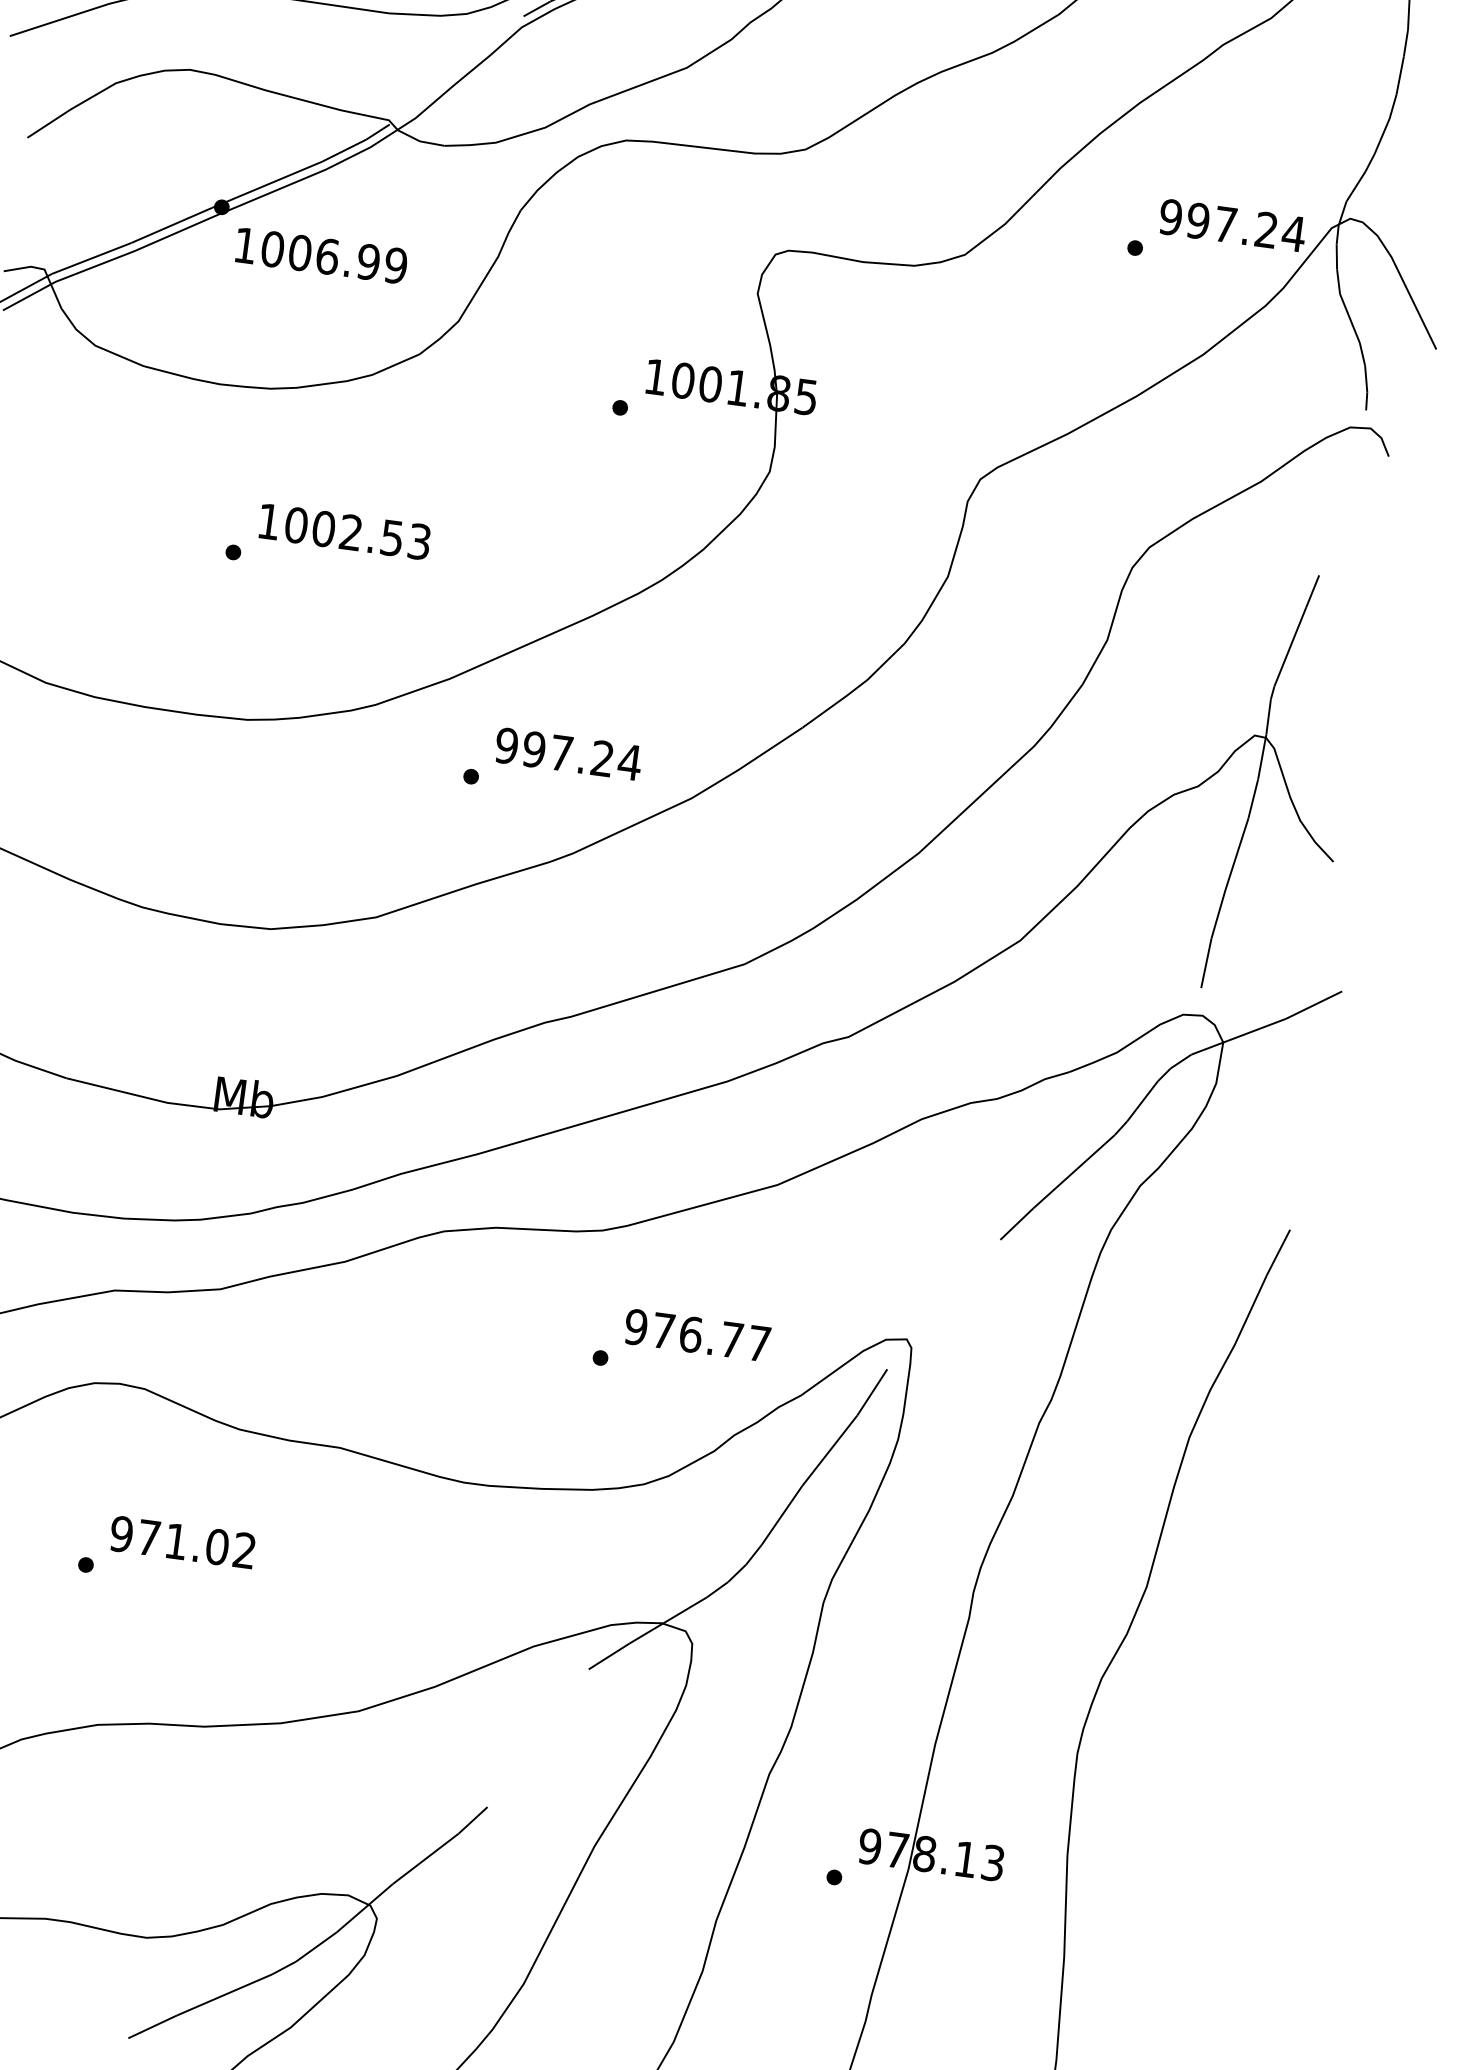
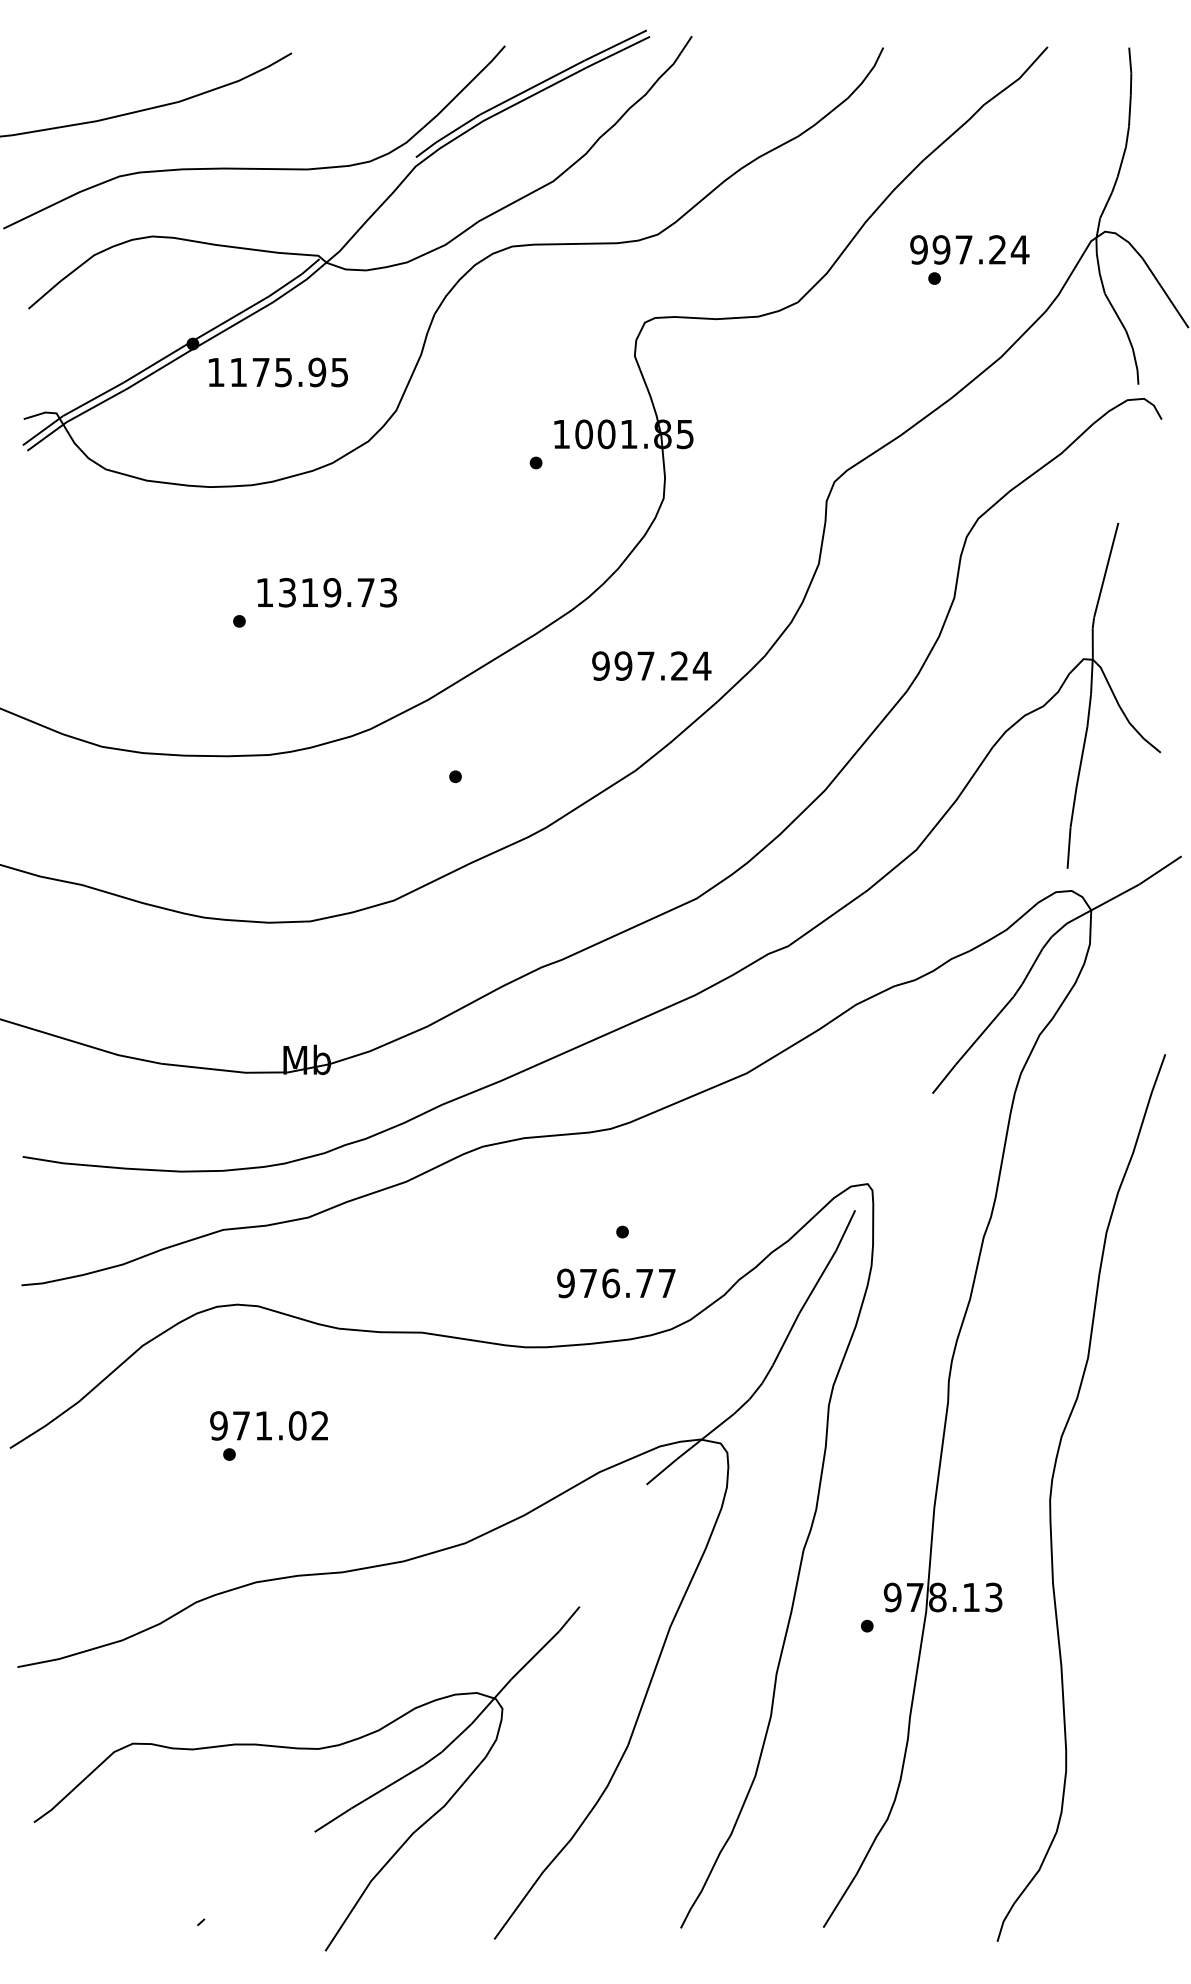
text: (1232, 225) -> (969, 249), moved
text: (333, 257) -> (288, 372), 1006.99 -> 1175.95
text: (344, 531) -> (326, 592), 1002.53 -> 1319.73
text: (568, 753) -> (651, 665), moved
text: (697, 1335) -> (616, 1283), moved
text: (181, 1541) -> (268, 1425), moved

